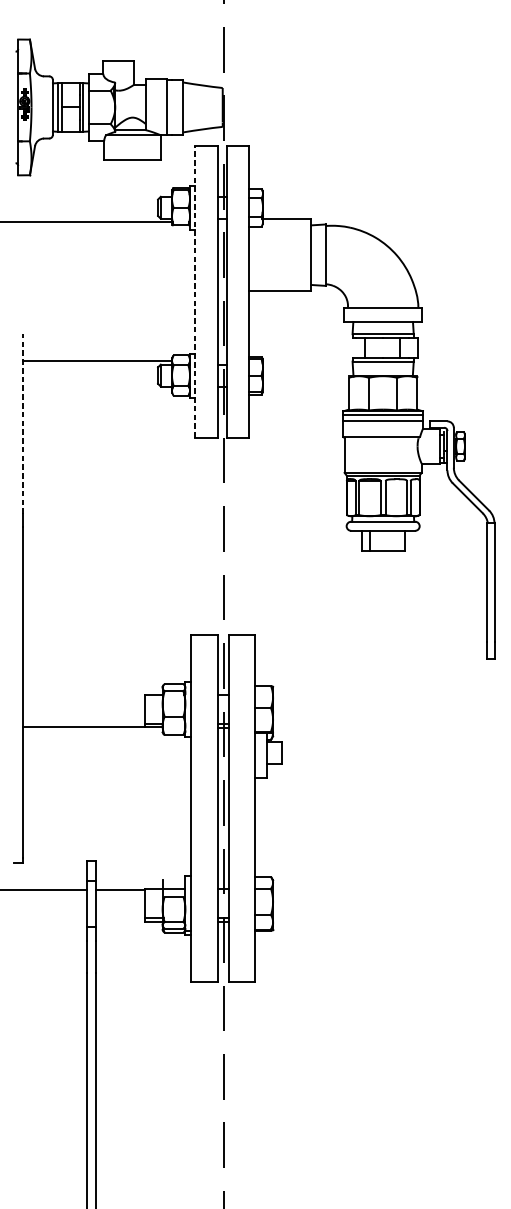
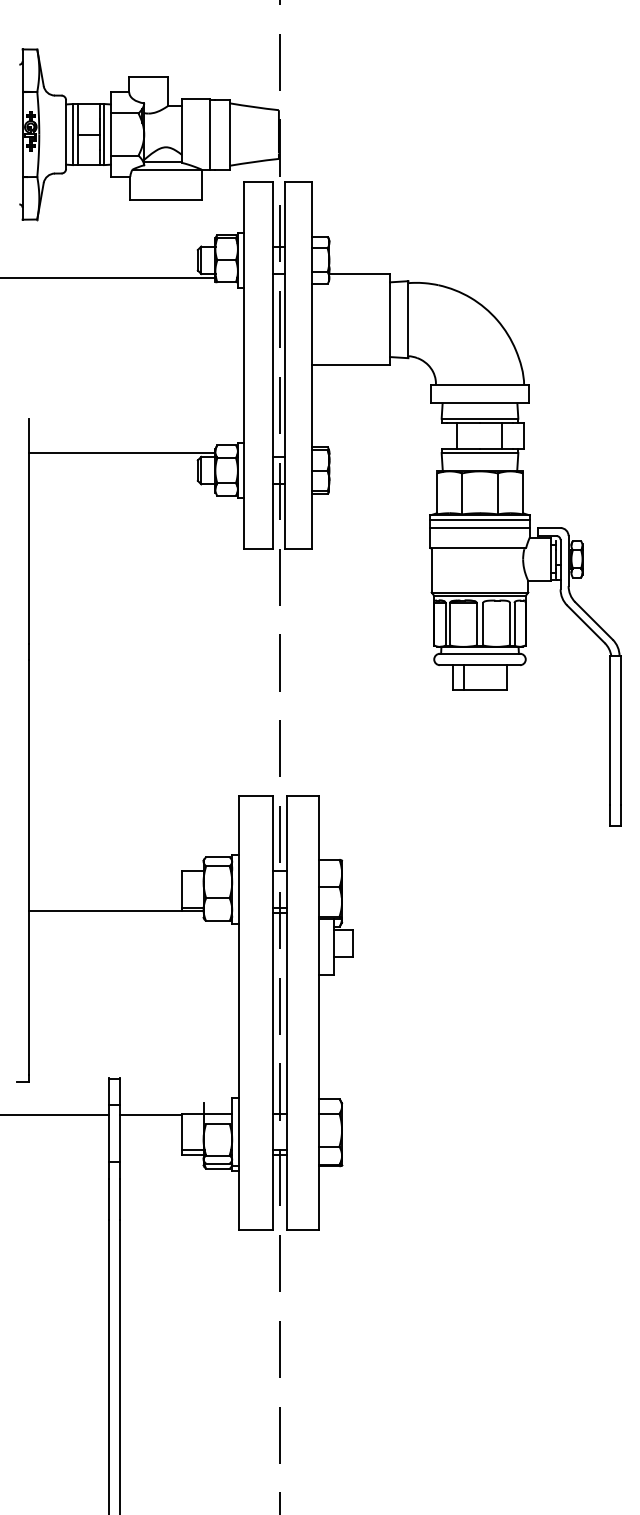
line: (194, 290) -> (243, 364), dashed -> solid
line: (22, 424) -> (28, 531), dashed -> solid

